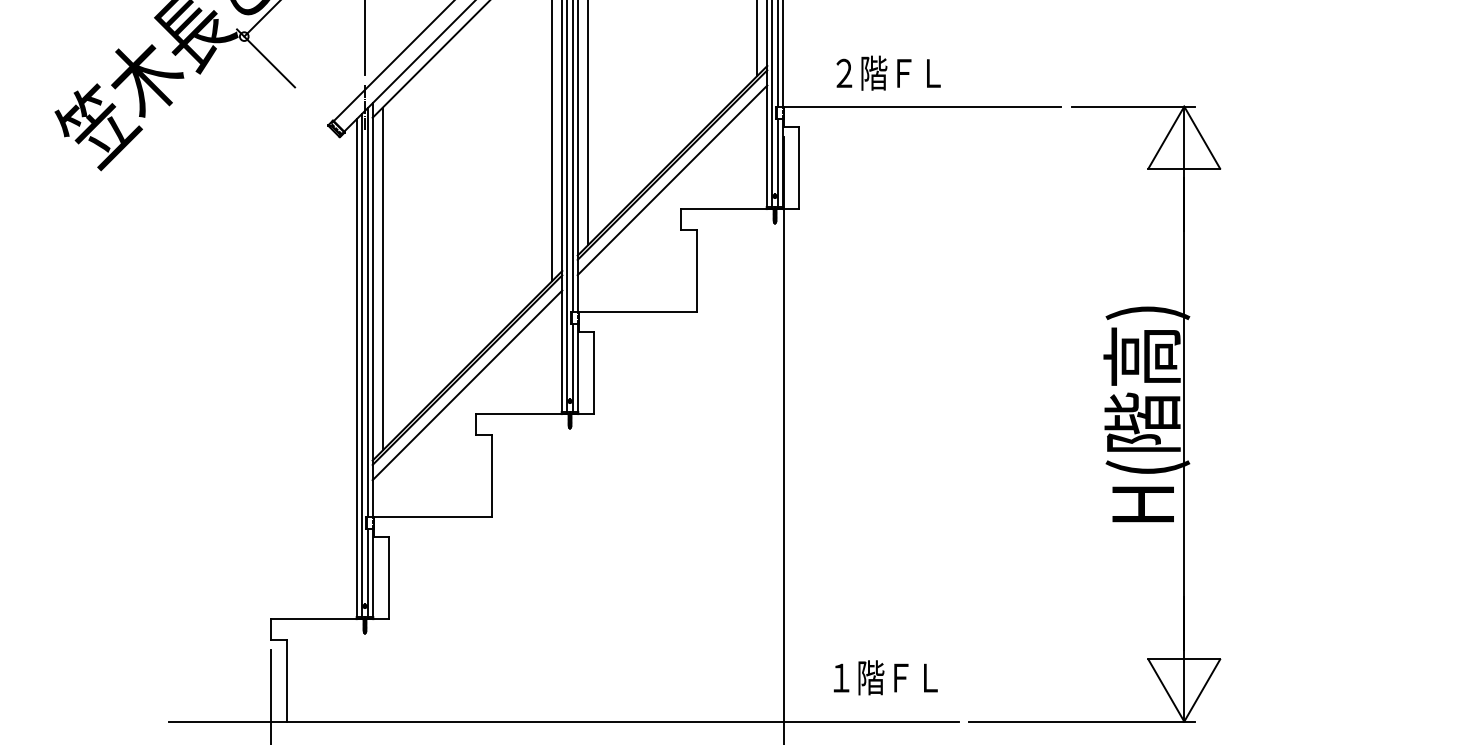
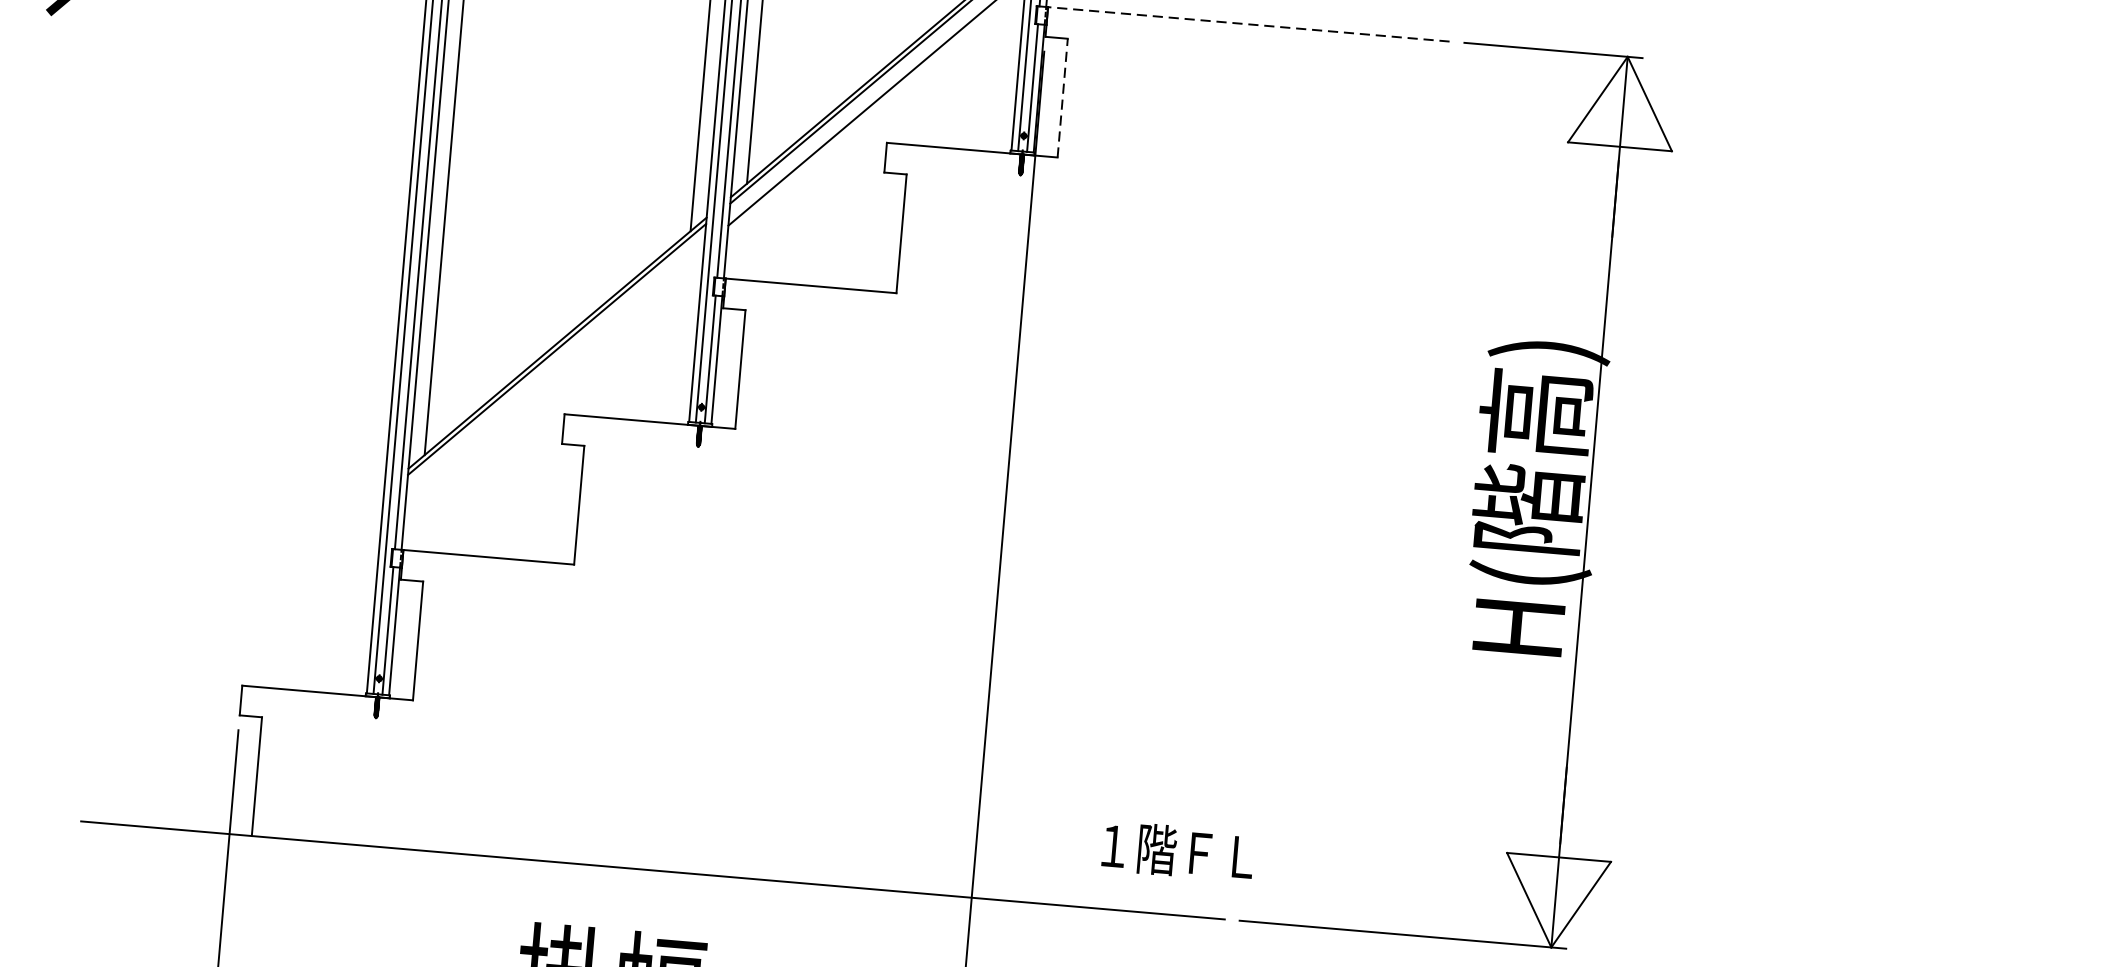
line: (922, 106) -> (1248, 24), solid -> dashed
line: (799, 167) -> (1062, 97), solid -> dashed
line: (467, 385) -> (555, 371), removed
text: (885, 677) -> (1177, 851), moved

